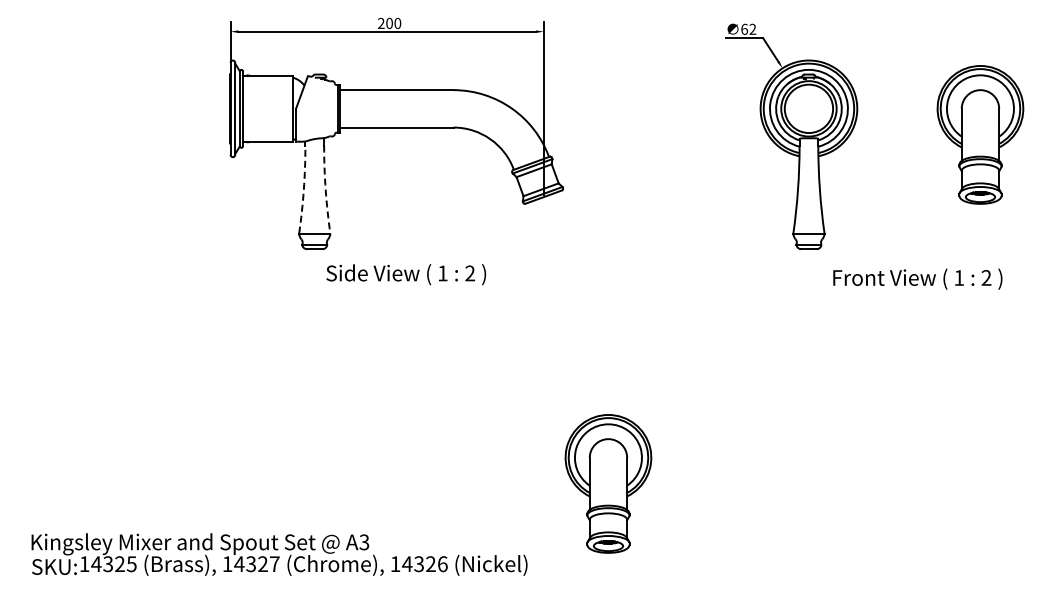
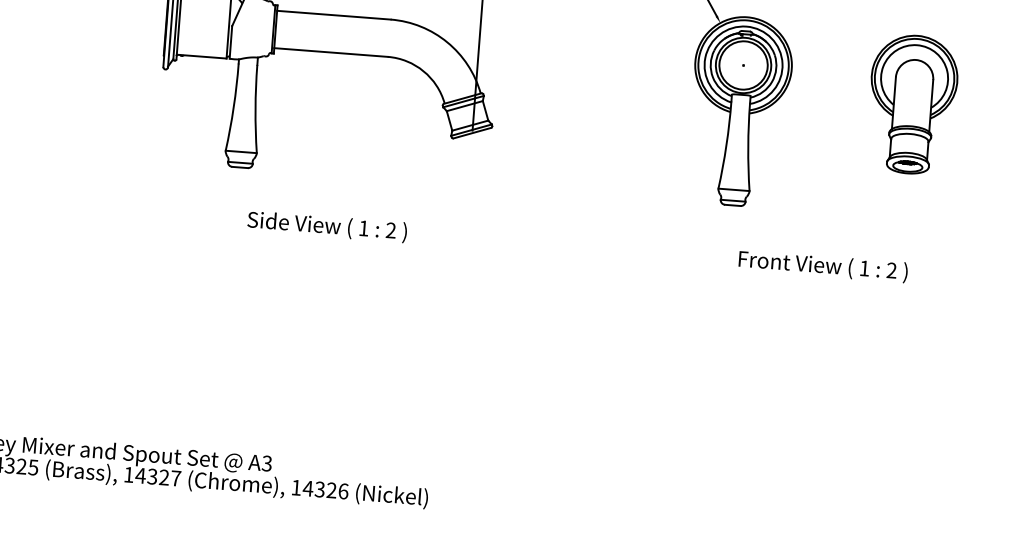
arc: (303, 189) -> (233, 107), dashed -> solid
arc: (325, 189) -> (255, 108), dashed -> solid
text: (406, 274) -> (327, 226), moved
text: (917, 278) -> (822, 265), moved
part: (608, 483) -> (514, 423), removed

